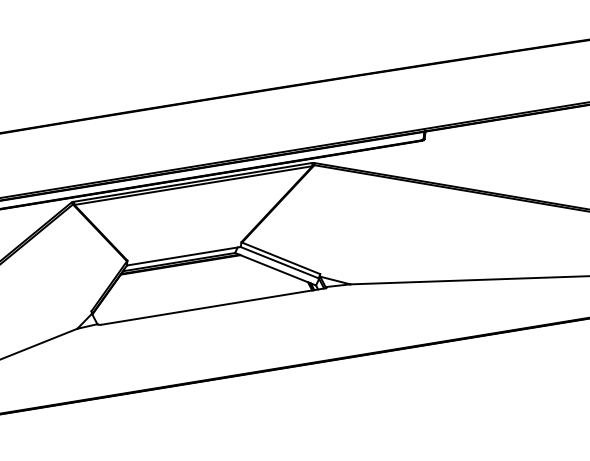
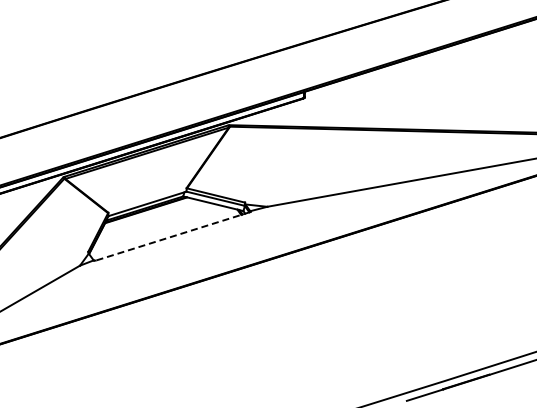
line: (213, 306) -> (173, 236), solid -> dashed

